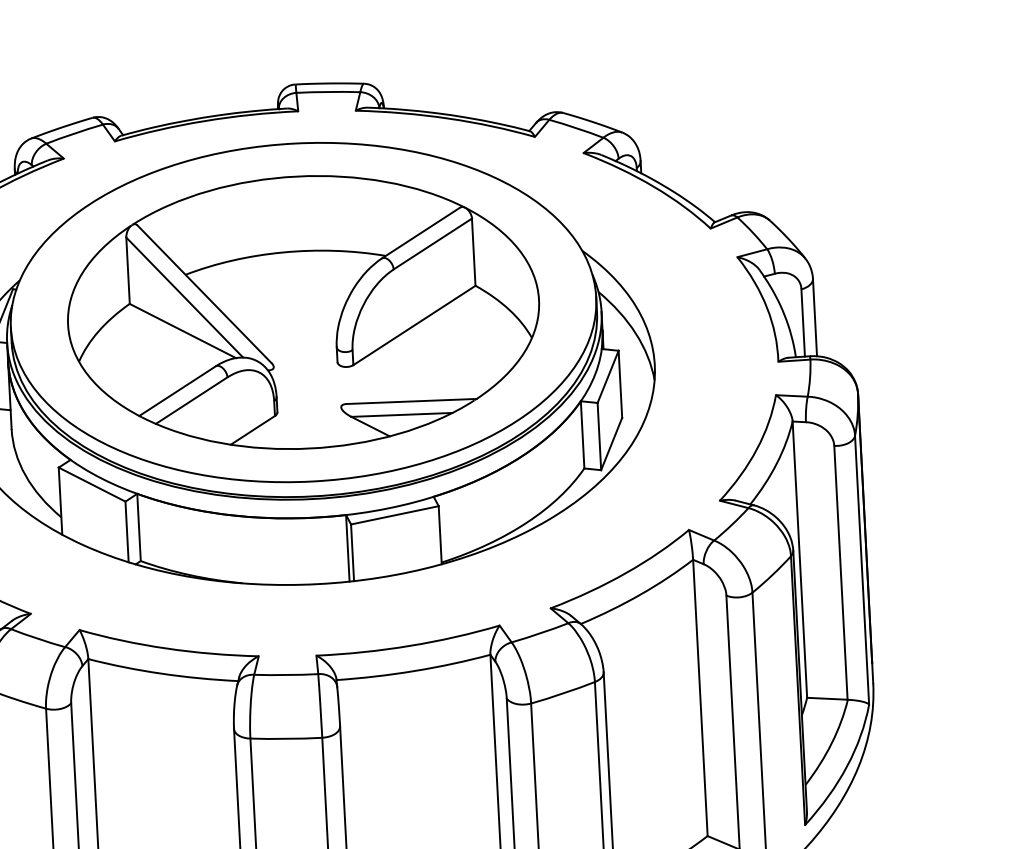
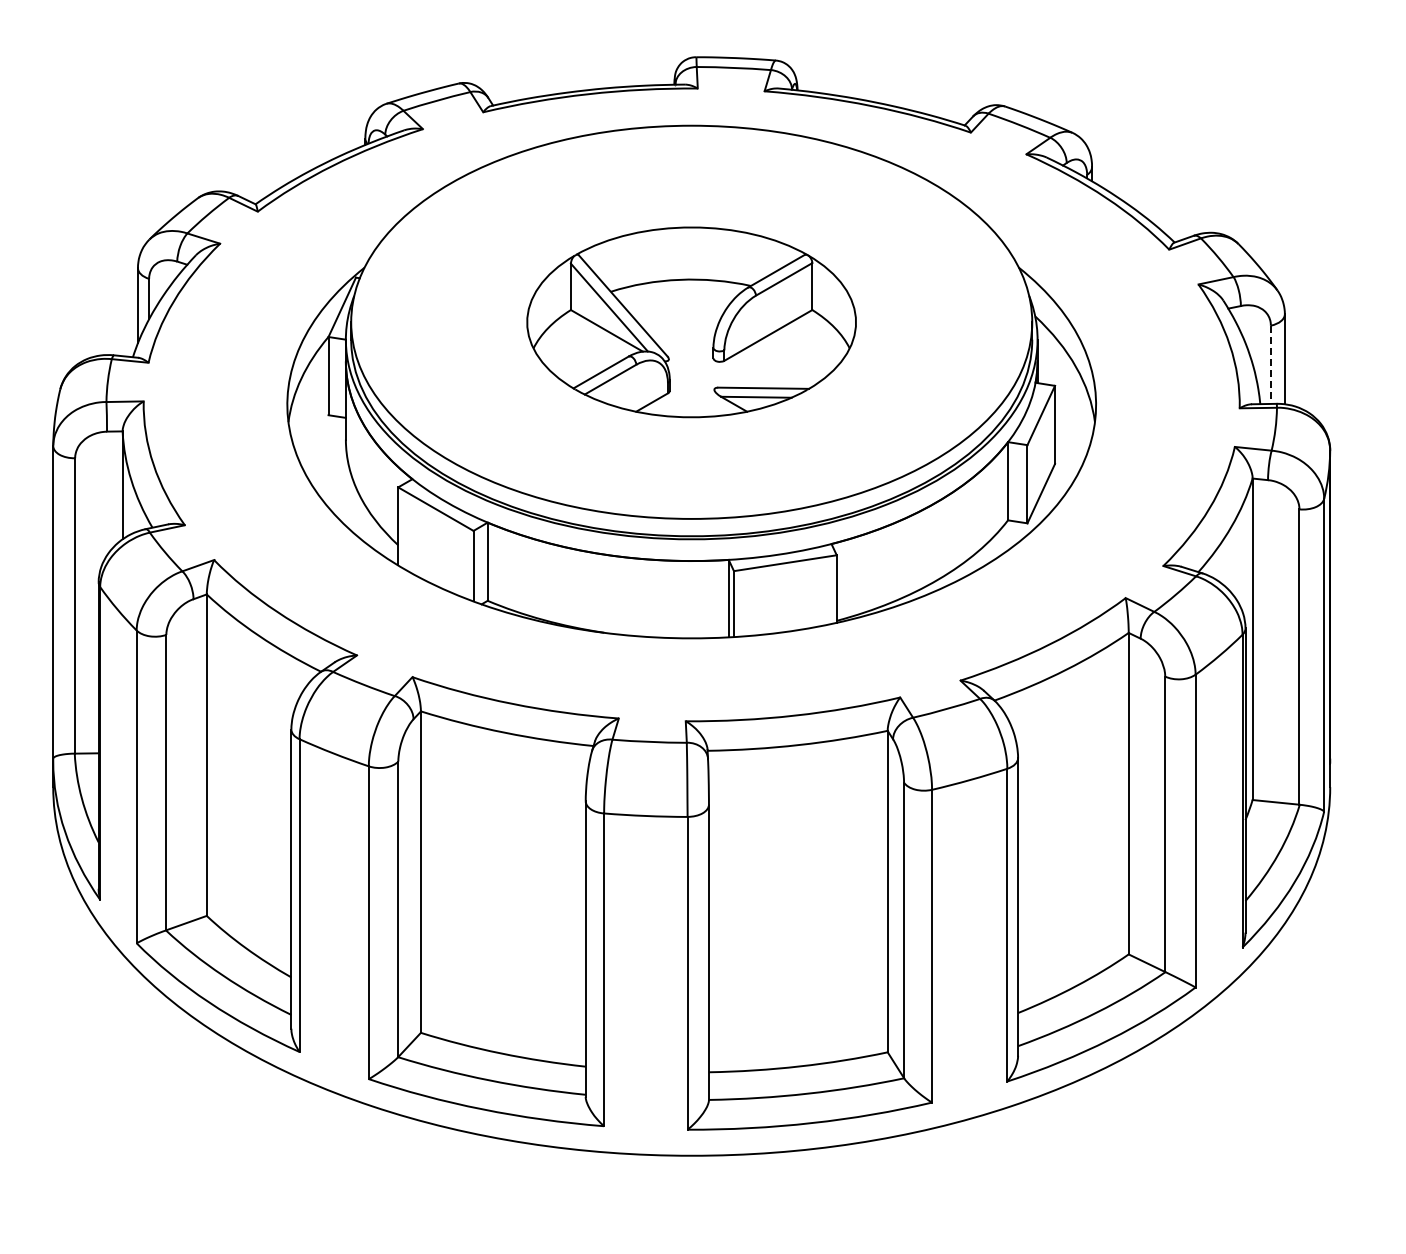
part: (303, 312) -> (691, 322), size x0.6
line: (802, 323) -> (1270, 365), solid -> dashed

